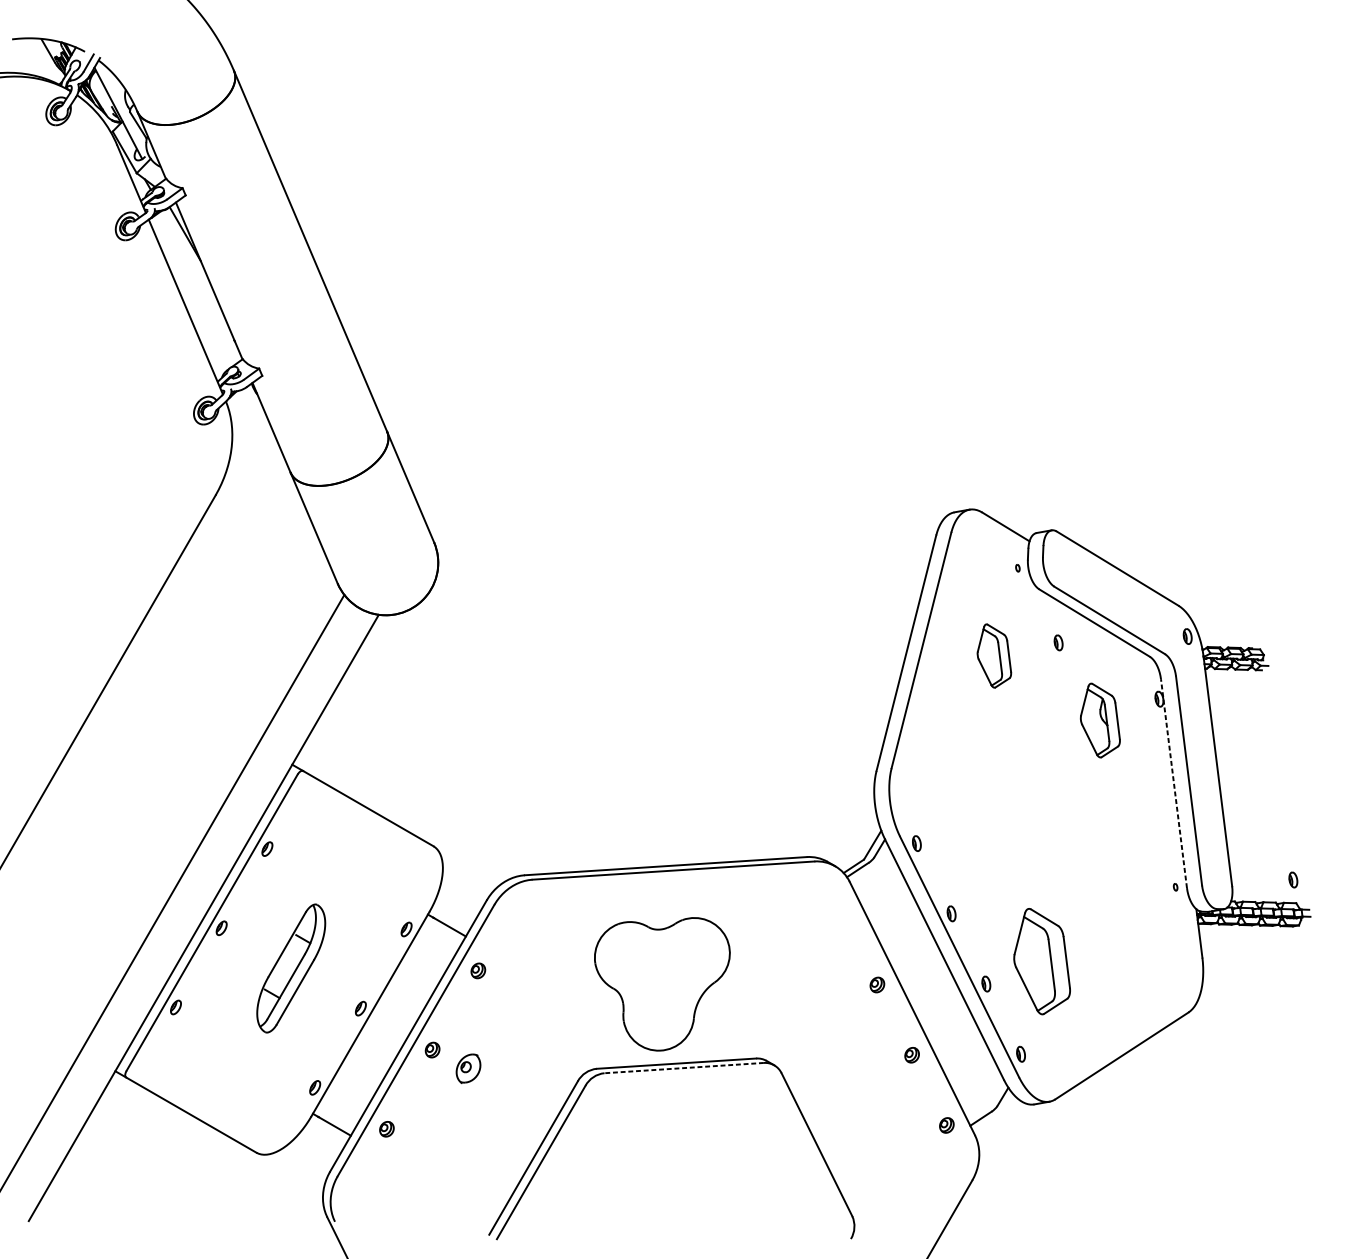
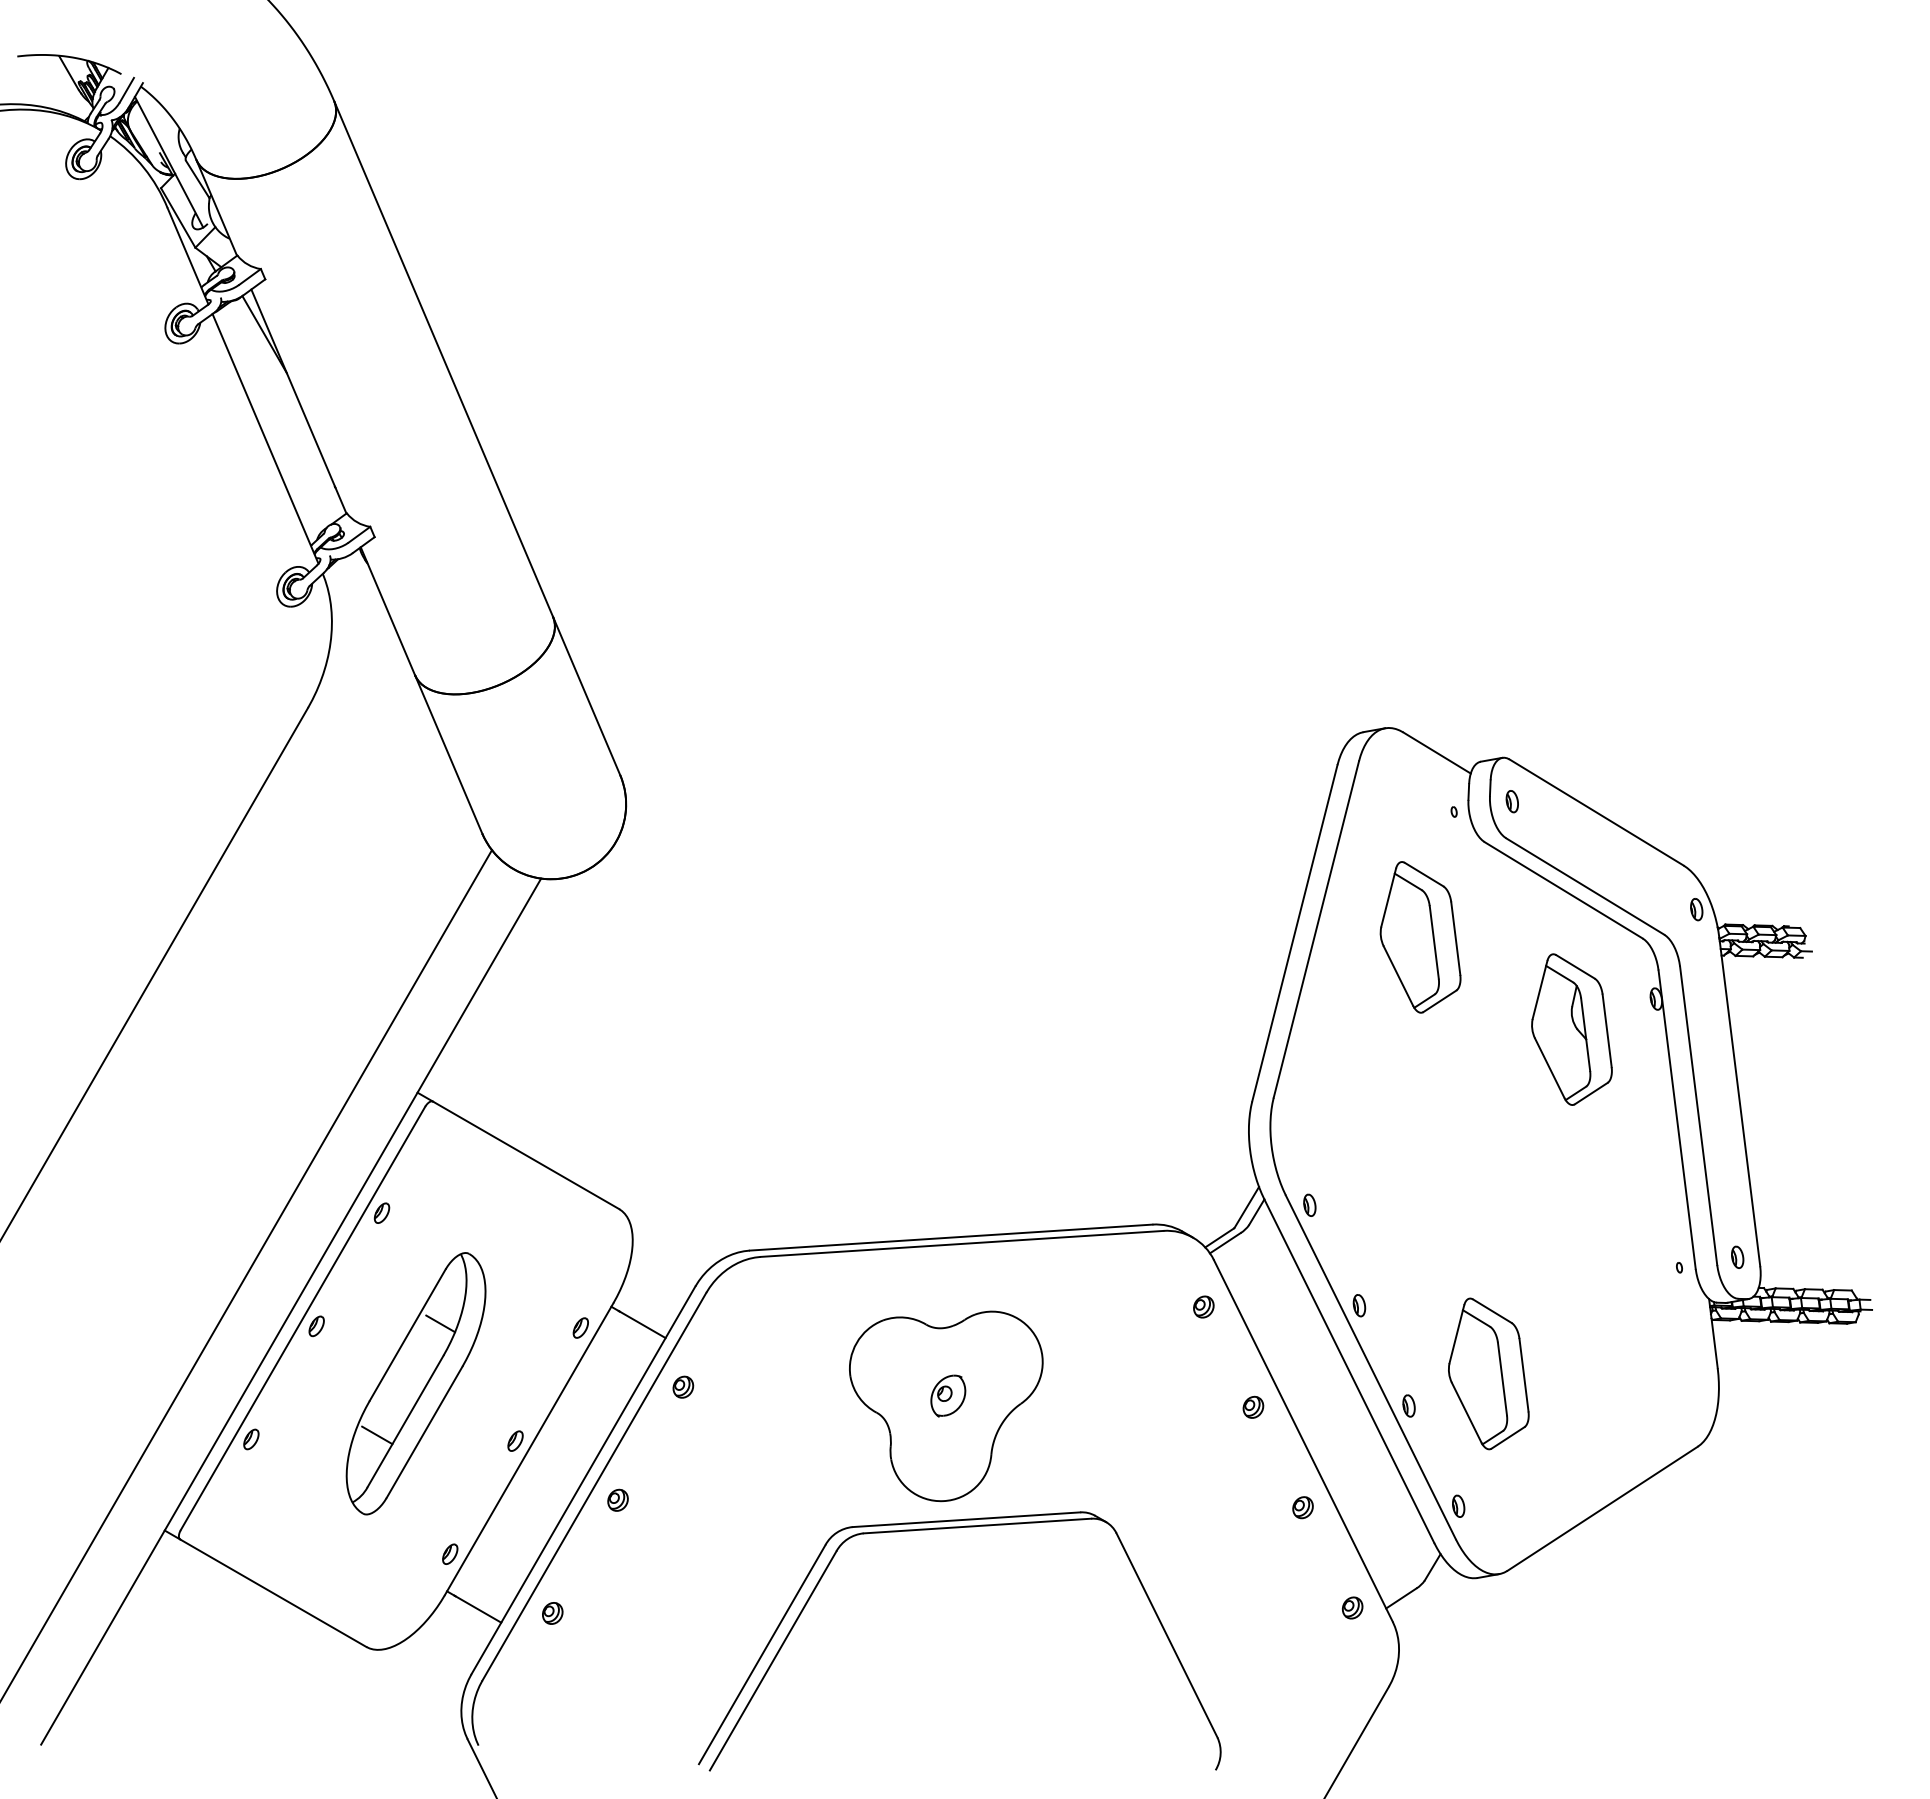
part: (1058, 642) -> (1511, 801), moved
part: (994, 656) -> (1420, 937), size x1.67
part: (1100, 720) -> (1571, 1029), size x1.43
line: (1174, 783) -> (1677, 1119), dashed -> solid
part: (1293, 879) -> (1737, 1256), moved
part: (842, 914) -> (1203, 1306), added
part: (290, 968) -> (415, 1383), size x1.43
part: (468, 1068) -> (948, 1395), moved
line: (683, 1068) -> (976, 1526), dashed -> solid

